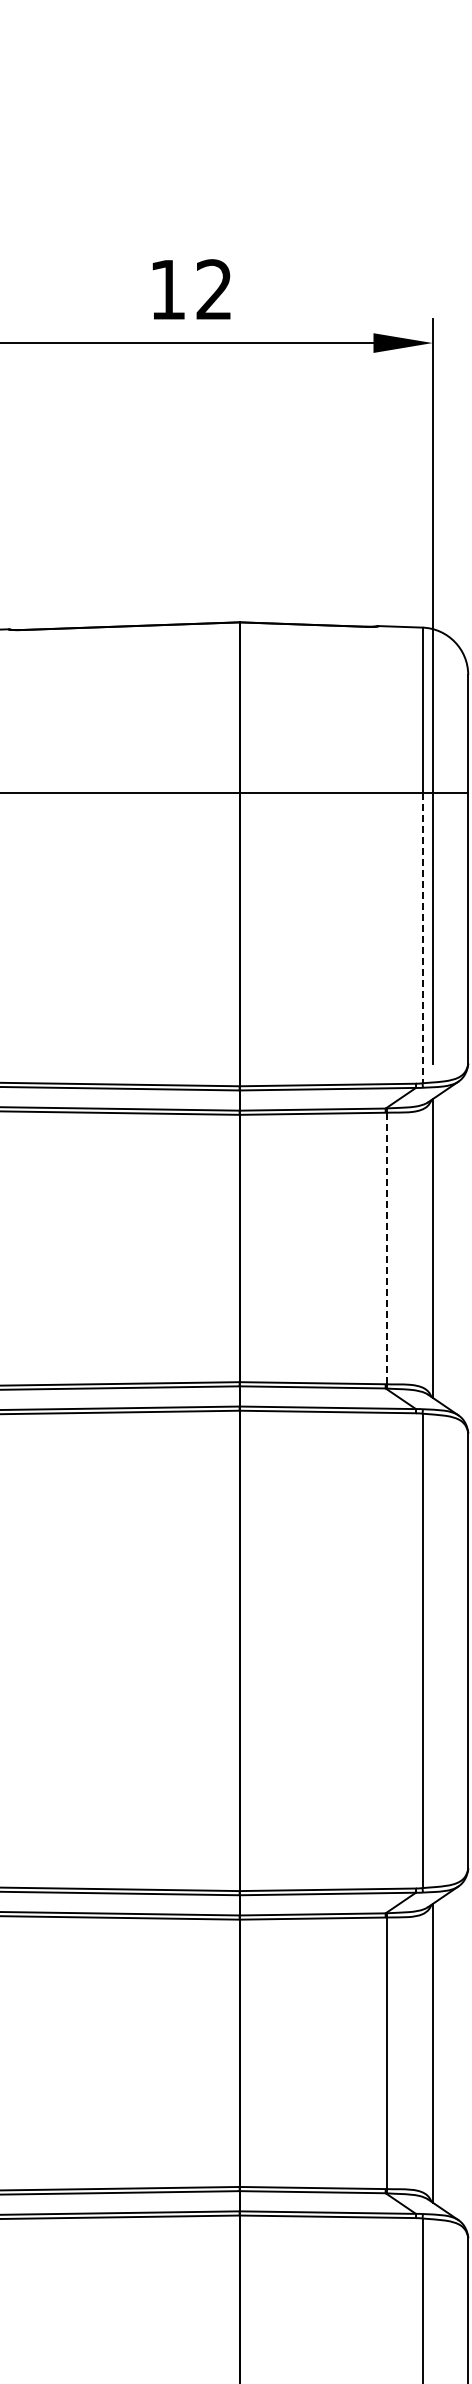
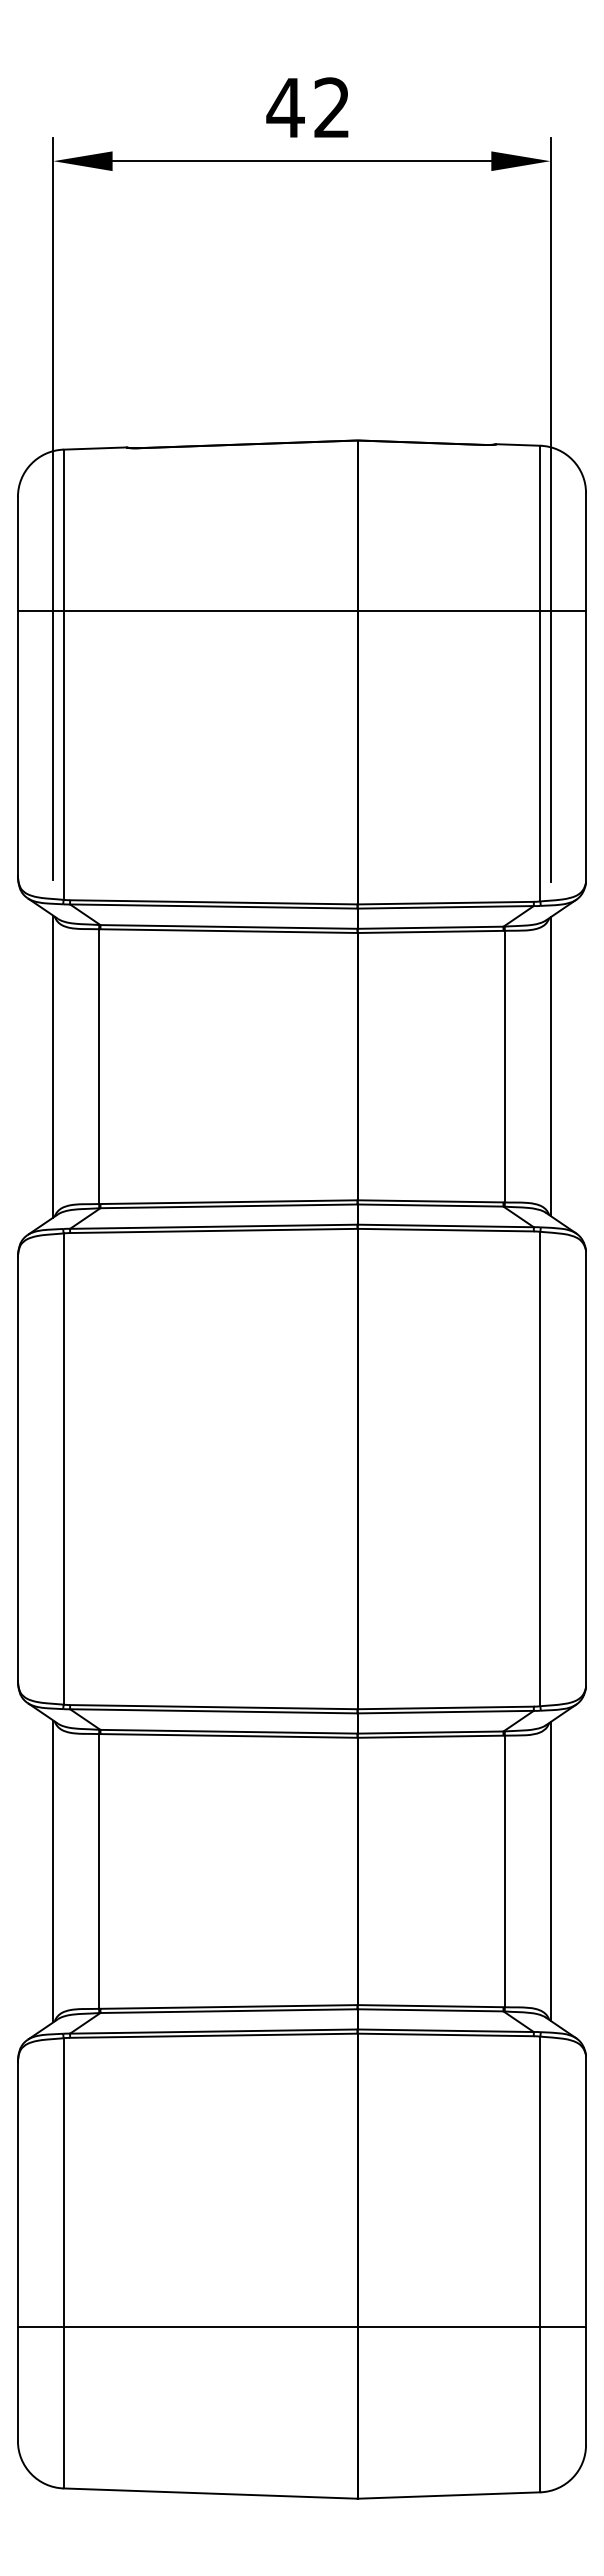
text: (167, 289) -> (285, 107), 12 -> 42
line: (422, 938) -> (540, 756), dashed -> solid
line: (386, 1248) -> (504, 1066), dashed -> solid

